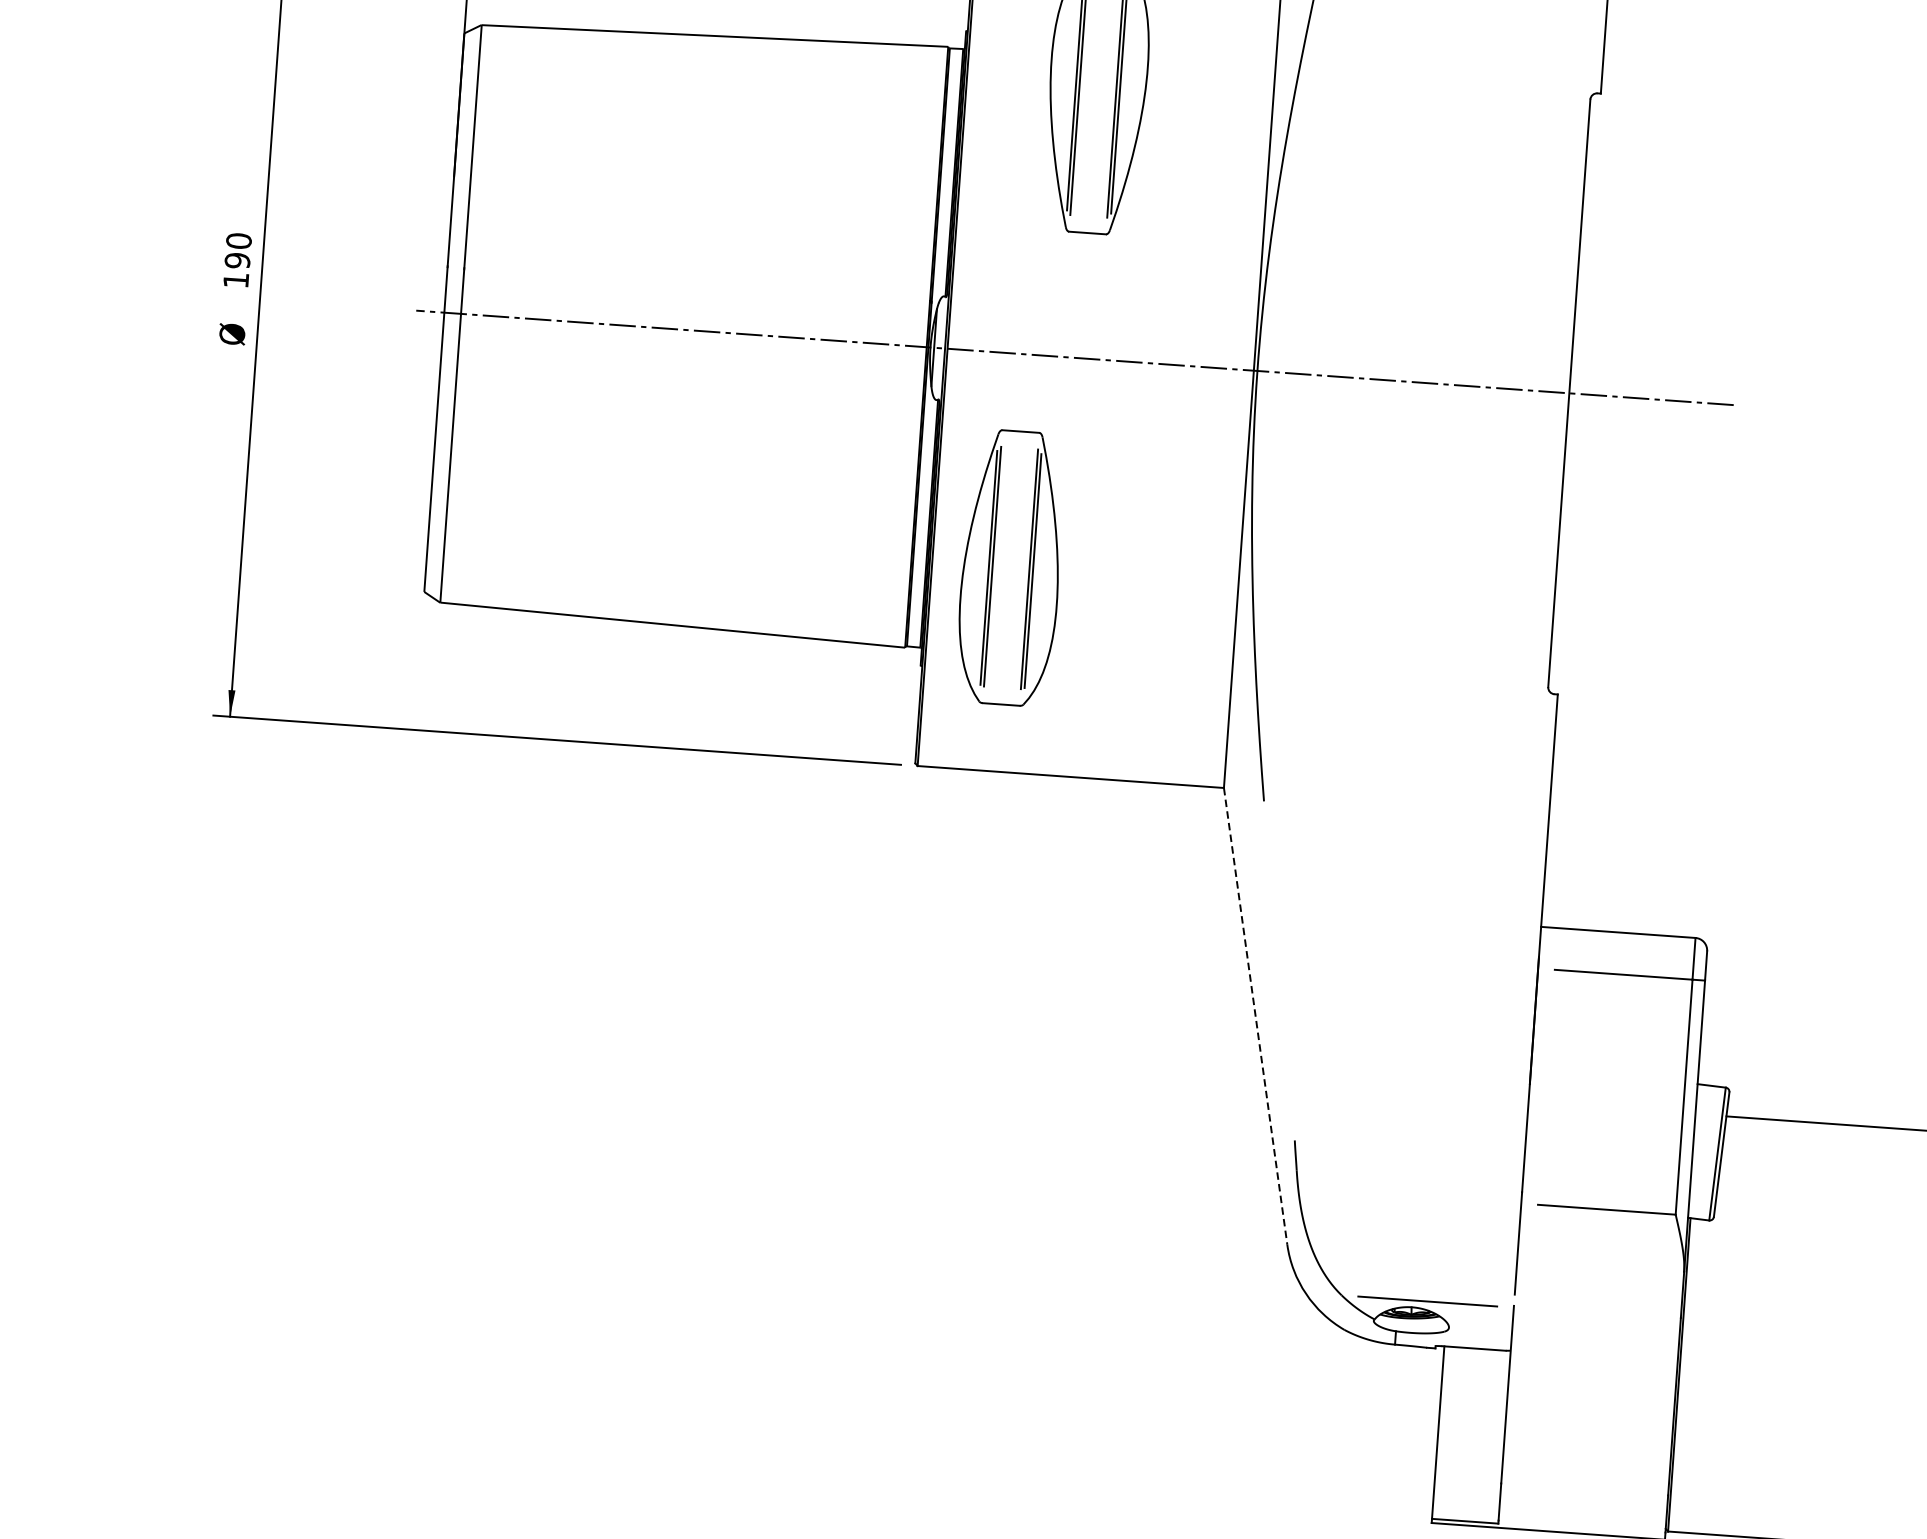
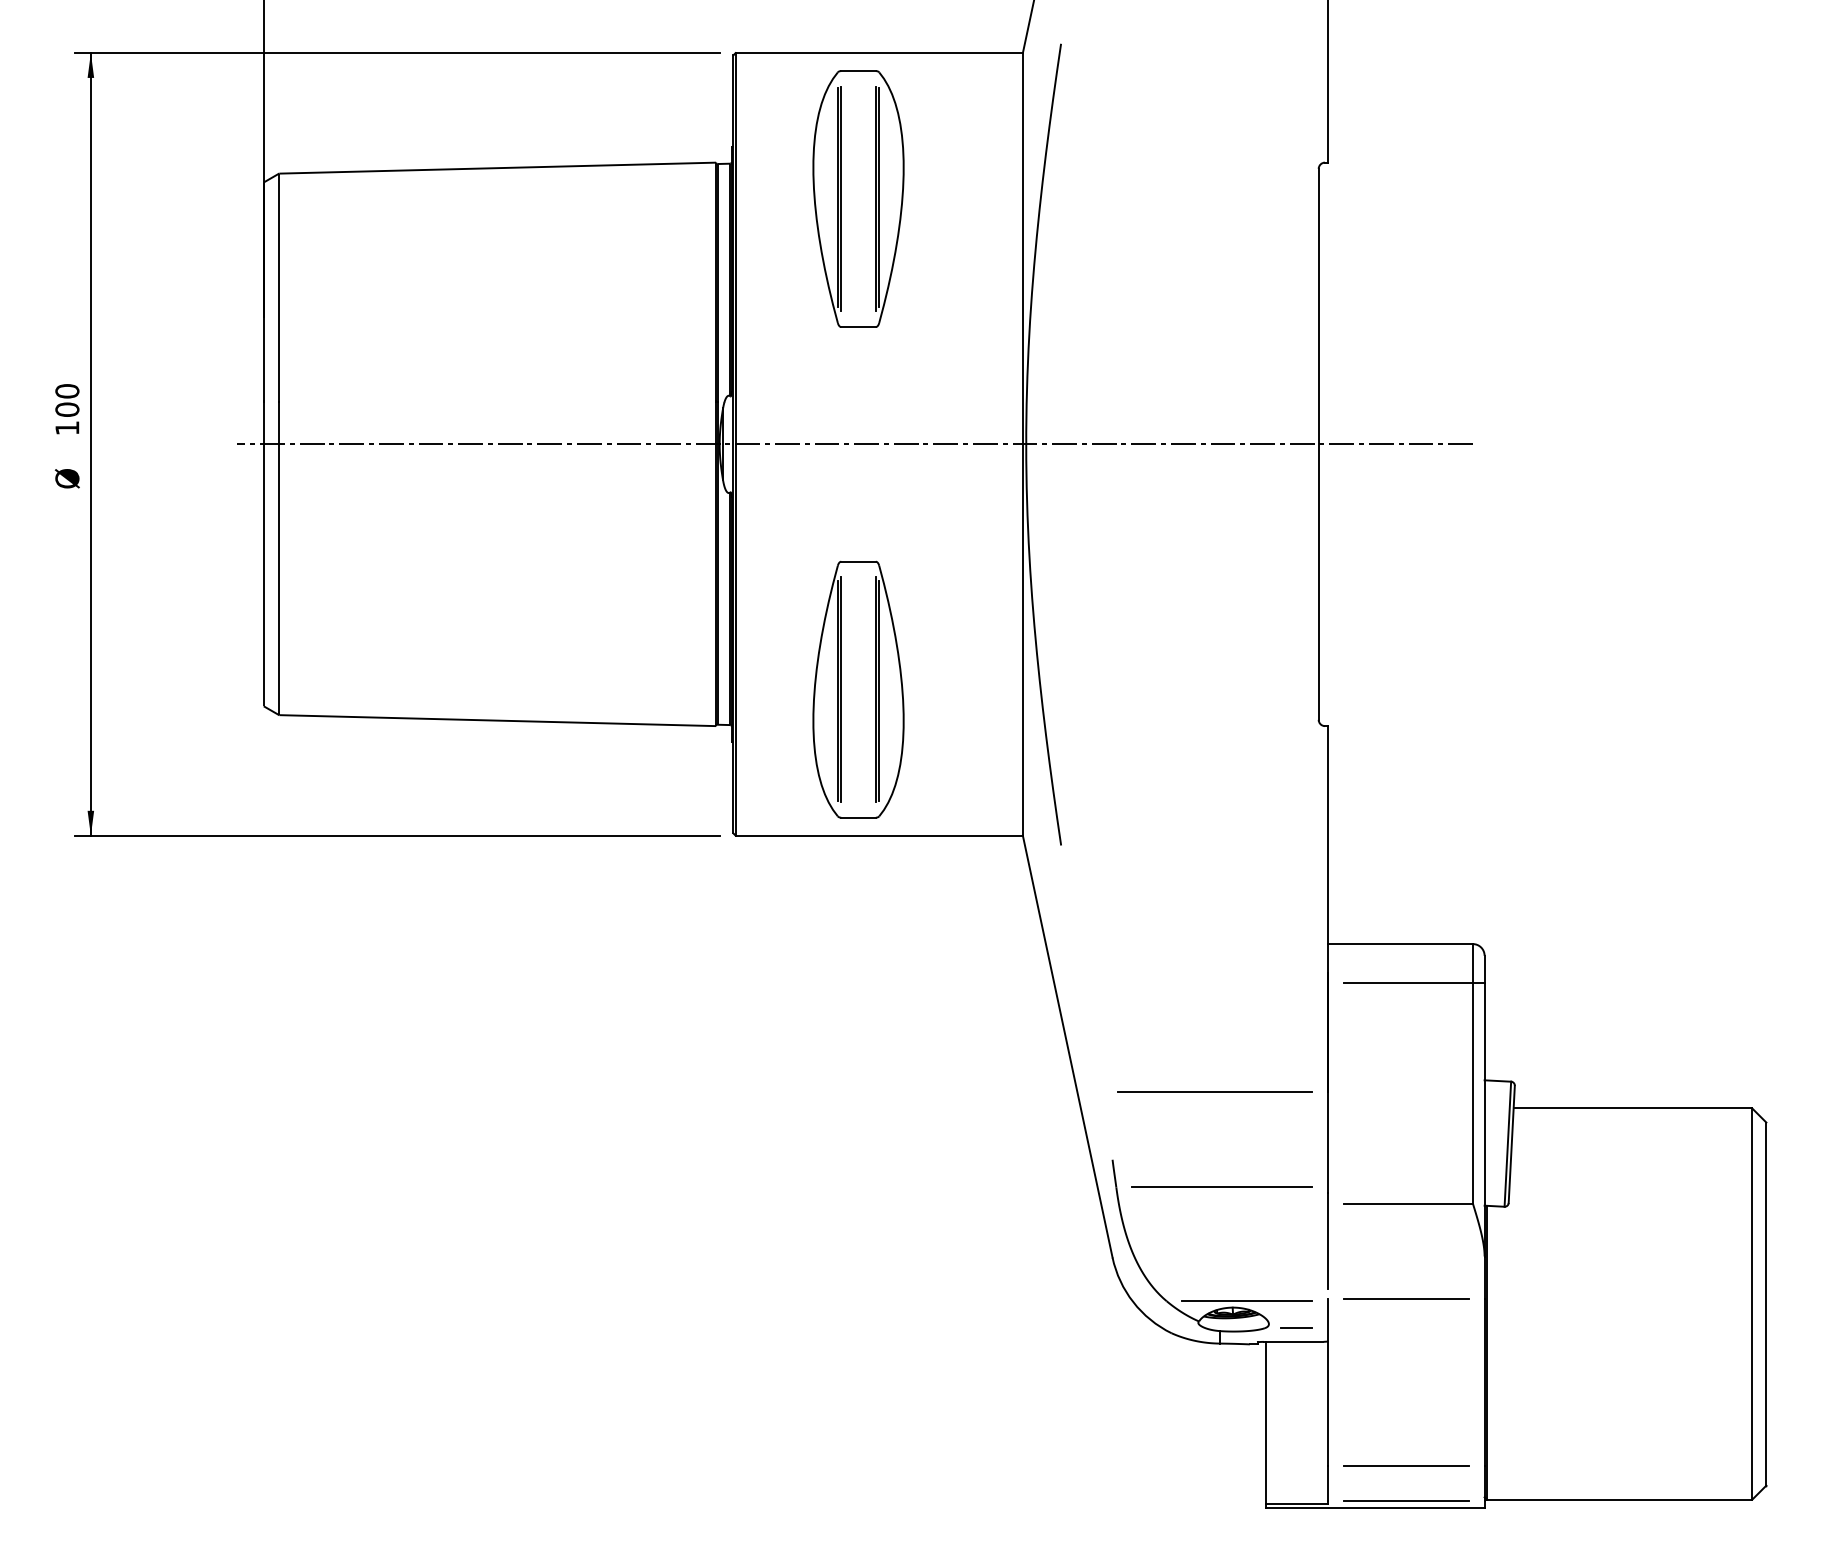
text: (237, 260) -> (67, 409), 190 -> 100
part: (1011, 567) -> (858, 689), moved
line: (1255, 1016) -> (1067, 1046), dashed -> solid
line: (1408, 1075) -> (1214, 1091), added
line: (1408, 1178) -> (1221, 1187), added
line: (1596, 1311) -> (1405, 1299), added
line: (1478, 1334) -> (1296, 1328), added
line: (1583, 1489) -> (1405, 1466), added
line: (1581, 1526) -> (1405, 1500), added

